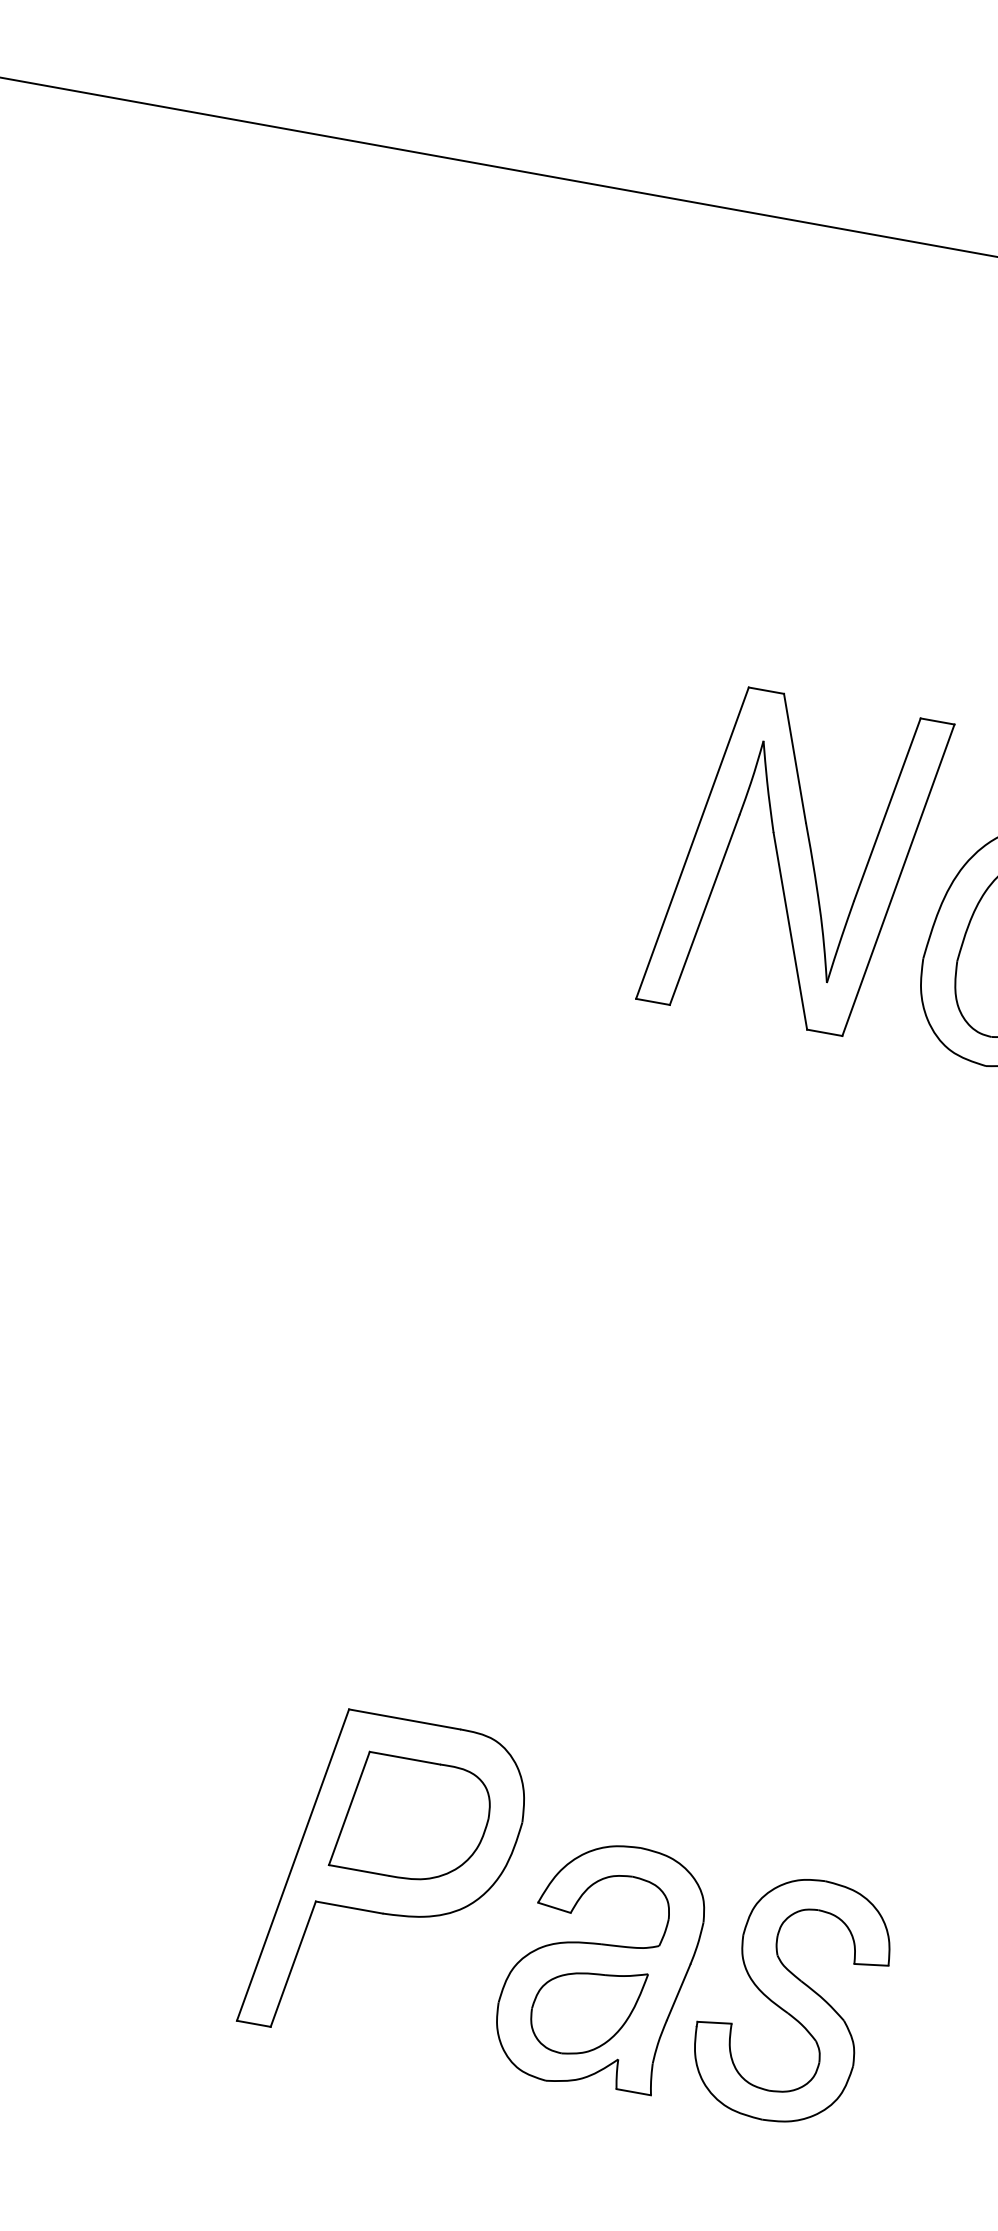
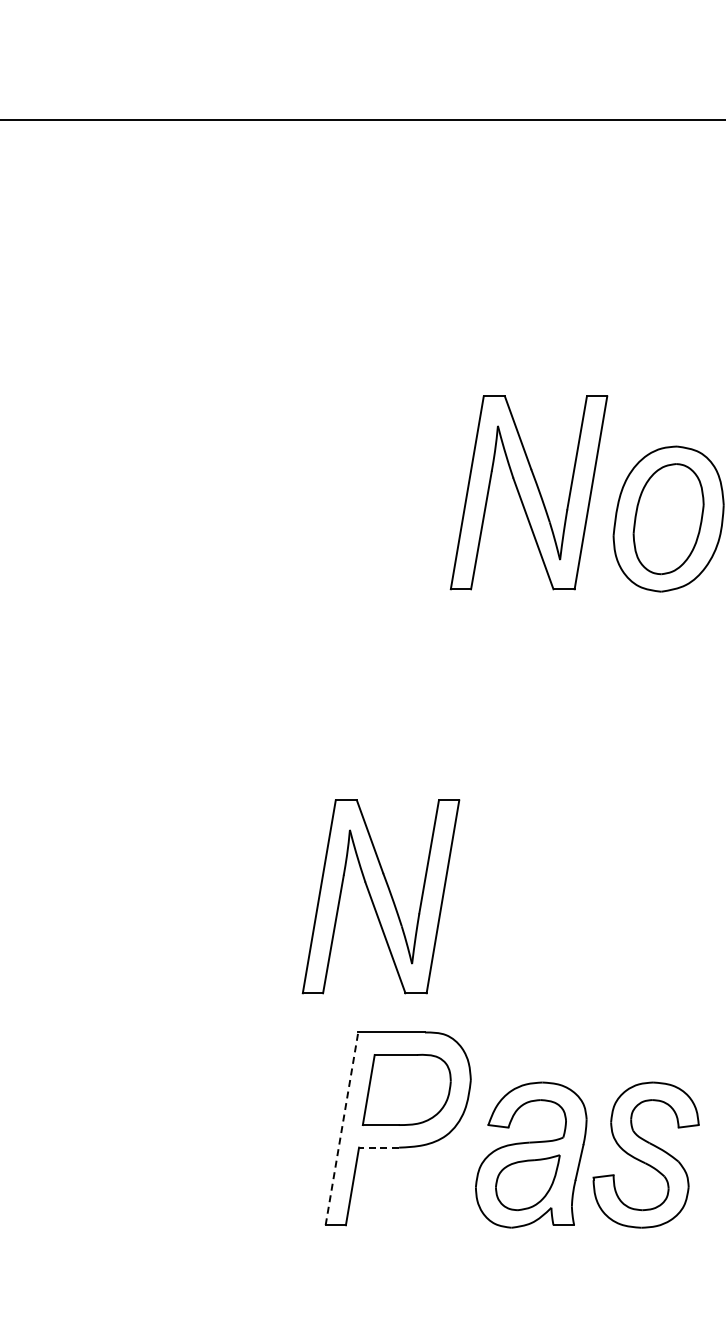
part: (426, 1489) -> (380, 896), added
line: (292, 1864) -> (341, 1128), solid -> dashed
line: (348, 1907) -> (378, 1147), solid -> dashed

